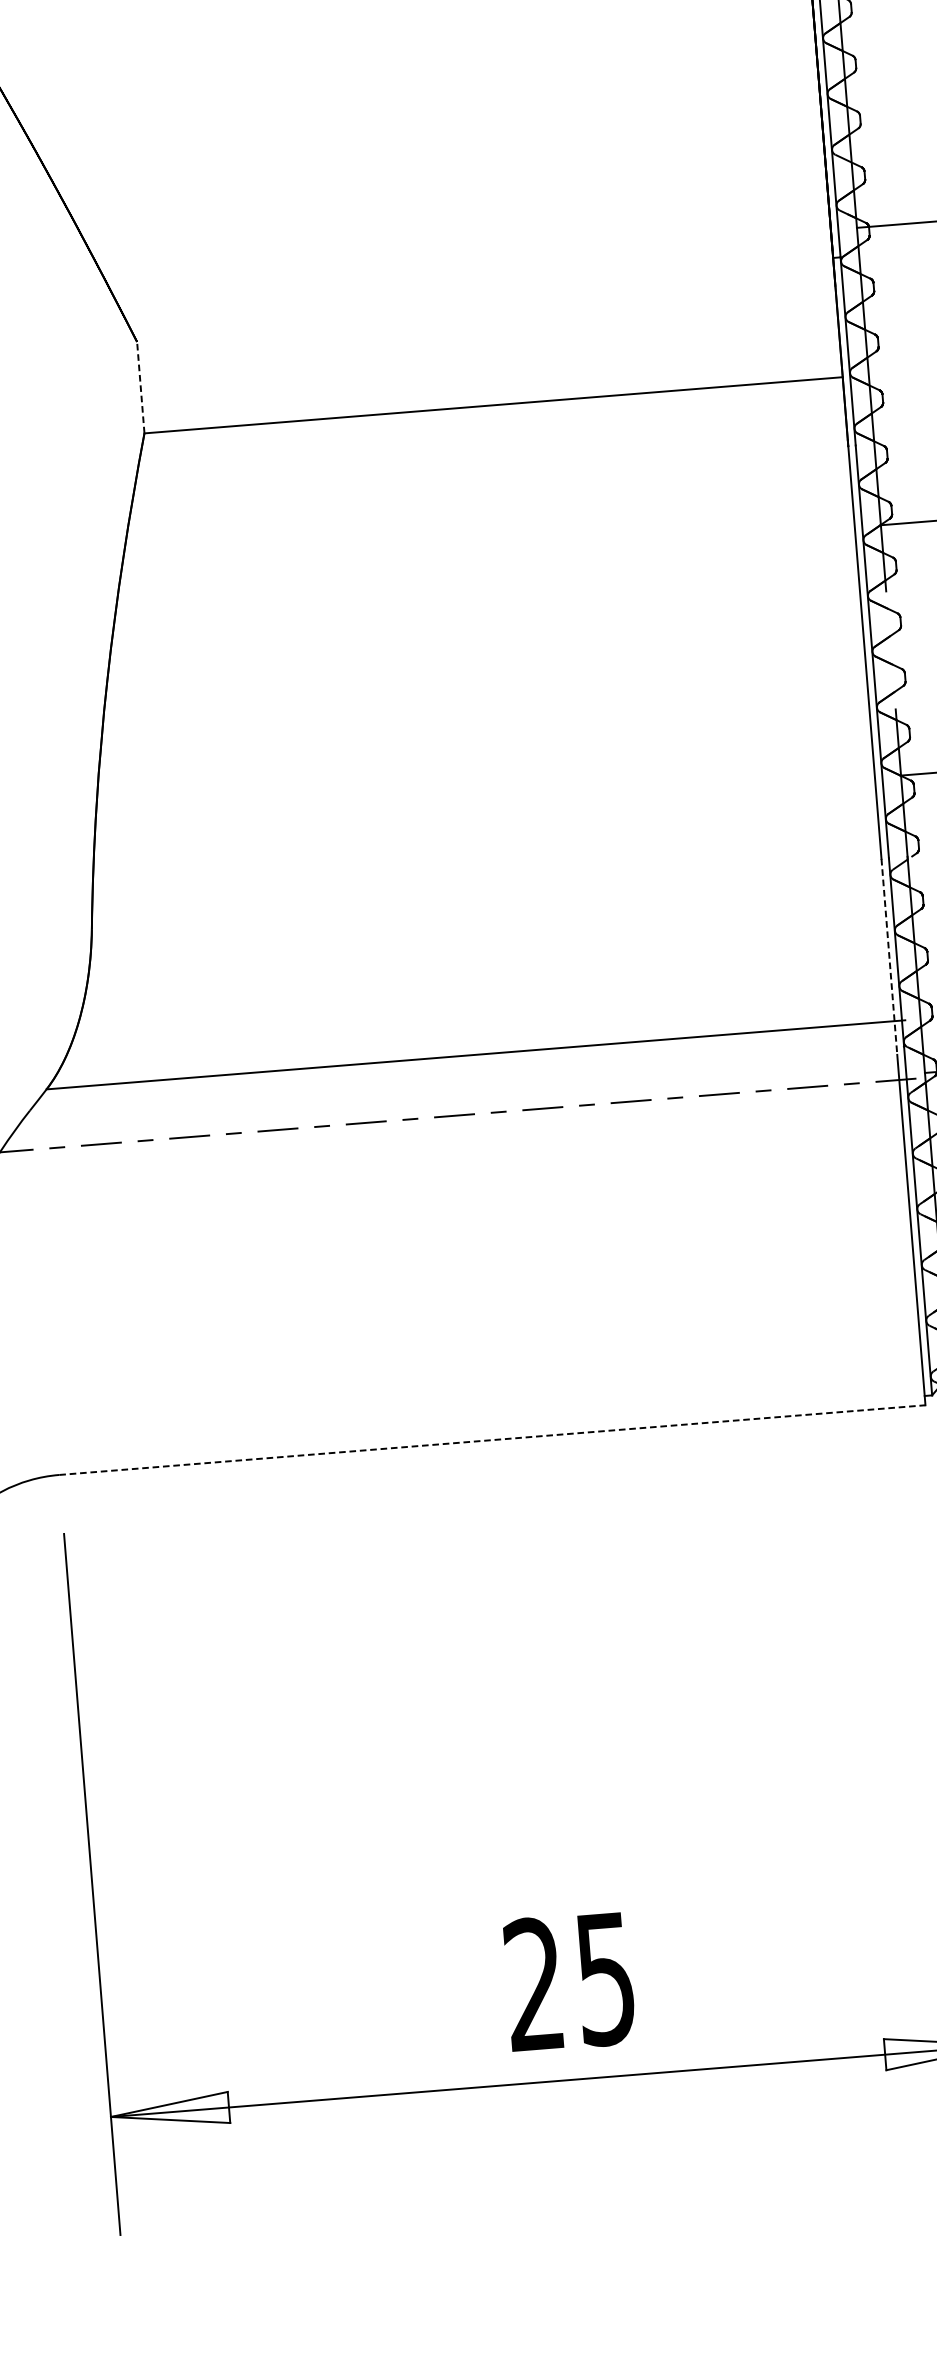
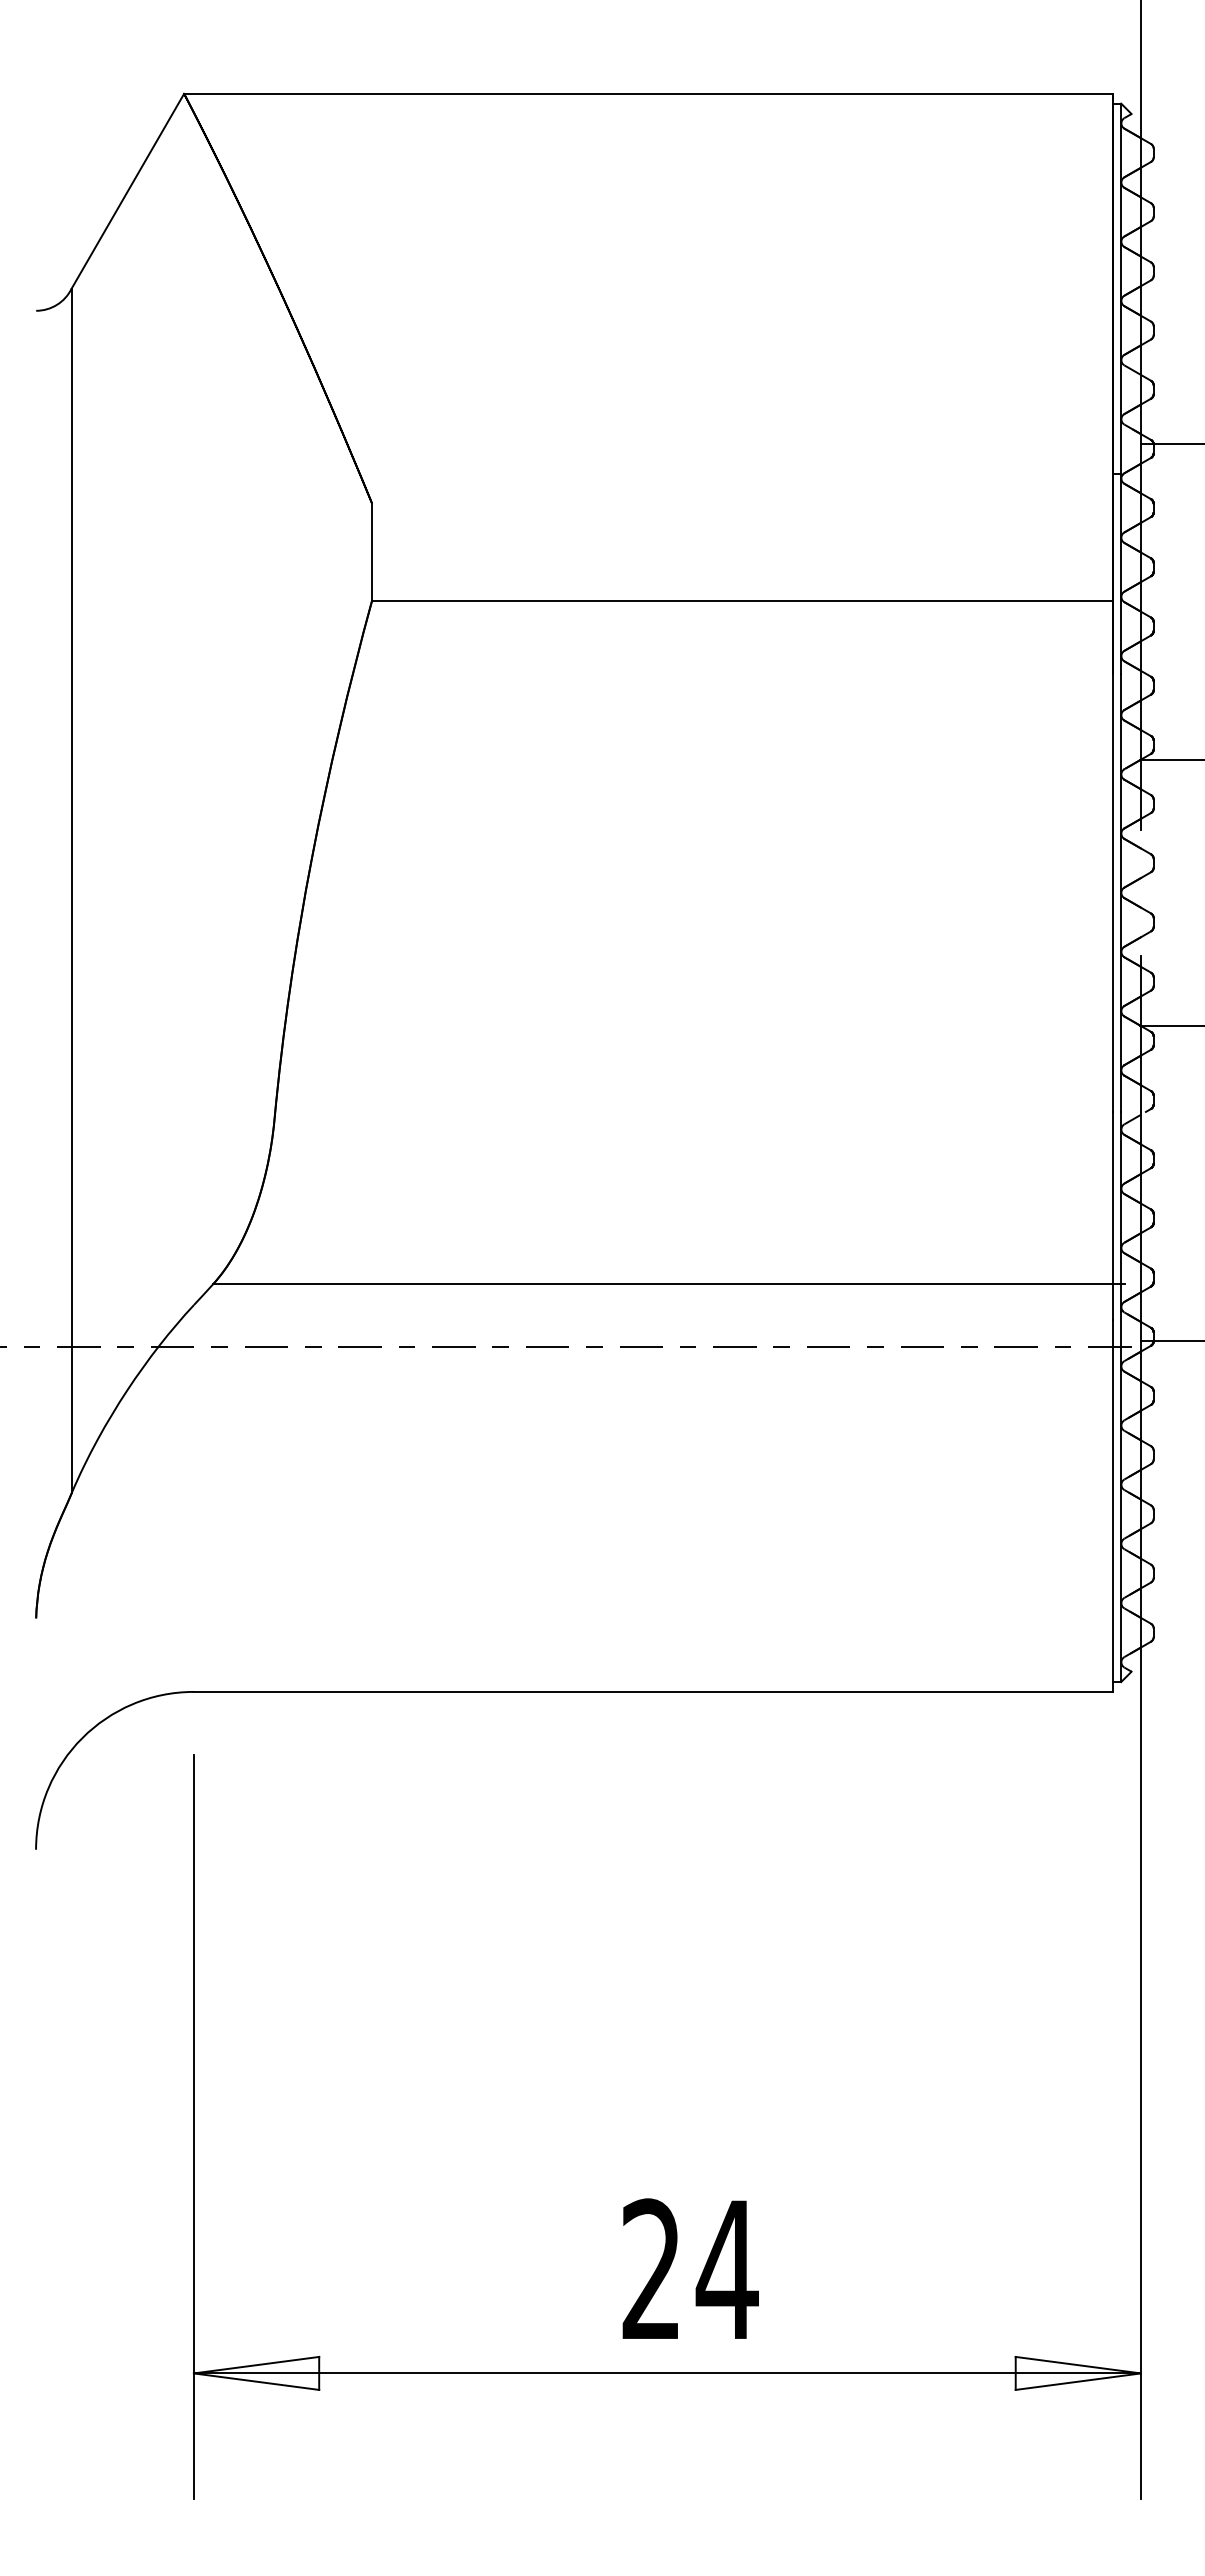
line: (141, 388) -> (372, 552), dashed -> solid
line: (889, 957) -> (1113, 1216), dashed -> solid
line: (492, 1439) -> (653, 1691), dashed -> solid
text: (604, 1979) -> (726, 2270), 25 -> 24

